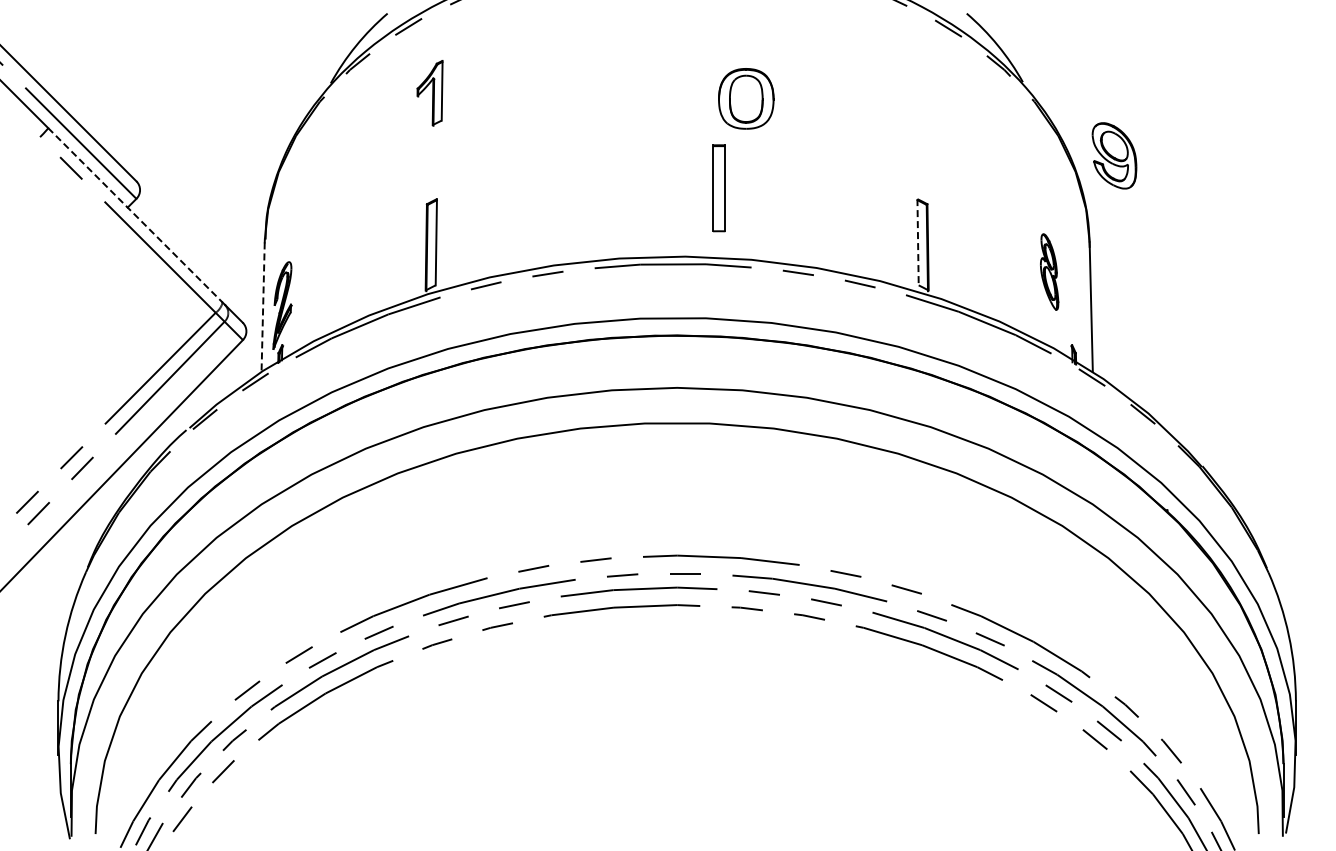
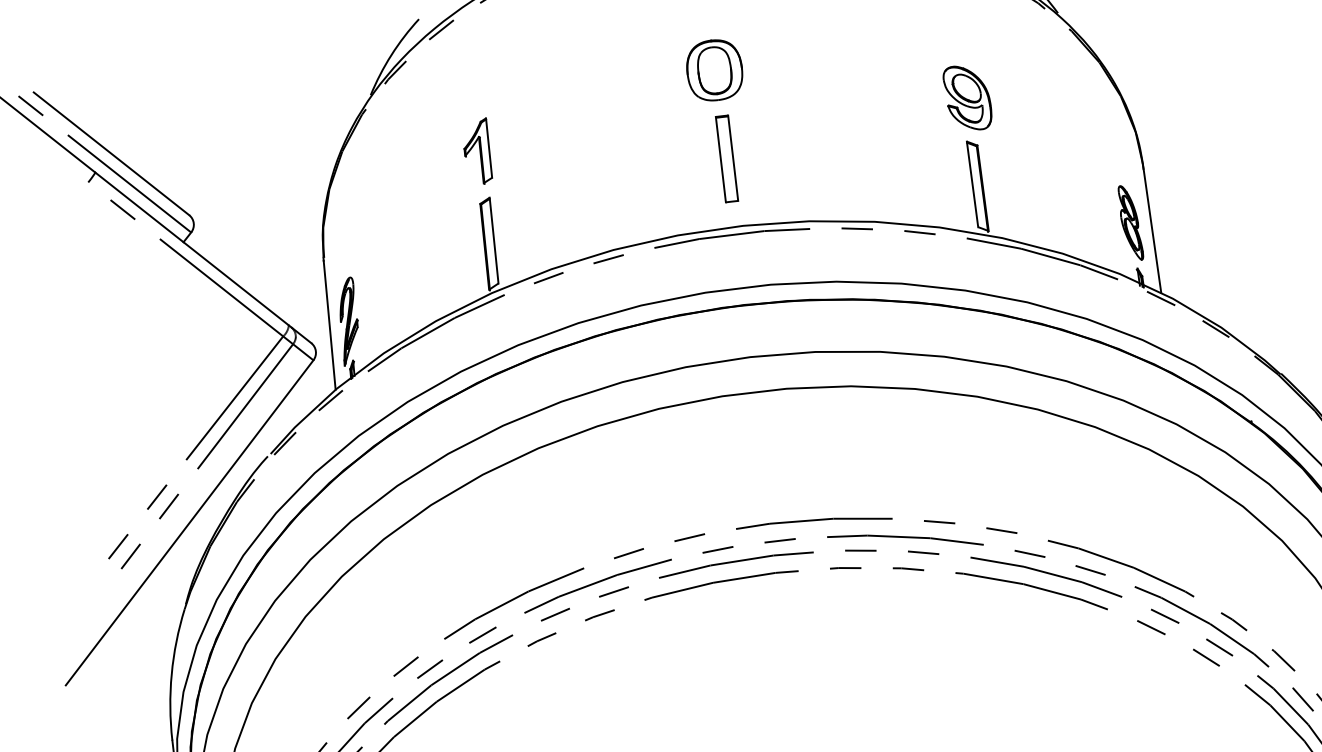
part: (429, 93) -> (476, 152), moved
part: (746, 98) -> (714, 69), moved
part: (1114, 155) -> (967, 97), moved
part: (718, 188) -> (726, 159), moved
line: (135, 215) -> (192, 249), dashed -> solid
line: (918, 242) -> (973, 184), dashed -> solid
part: (1049, 271) -> (1130, 222), moved
line: (263, 307) -> (330, 325), dashed -> solid

